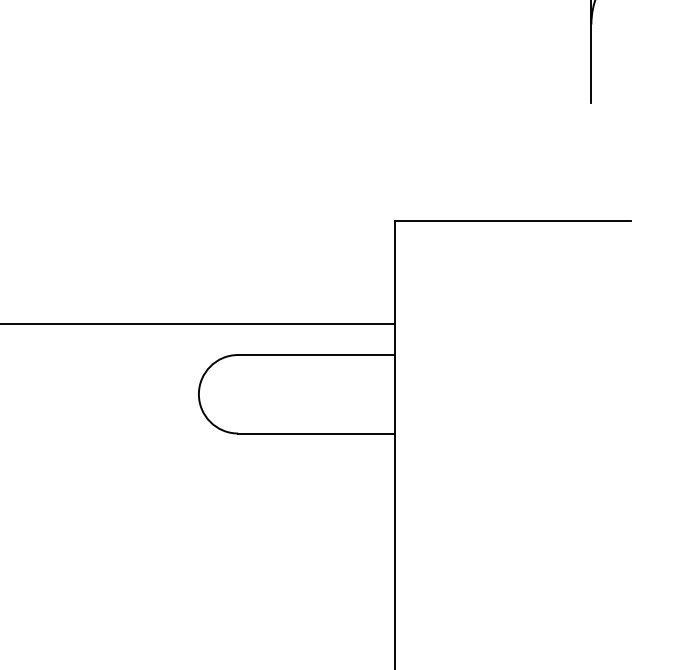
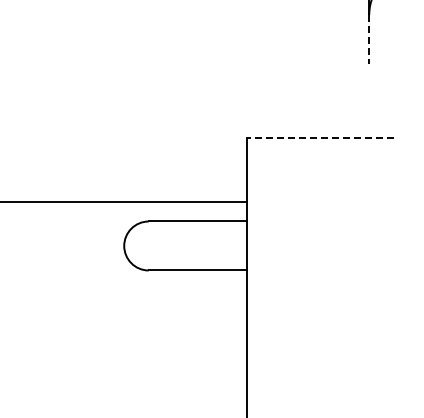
line: (591, 65) -> (369, 40), solid -> dashed
line: (511, 220) -> (319, 137), solid -> dashed

